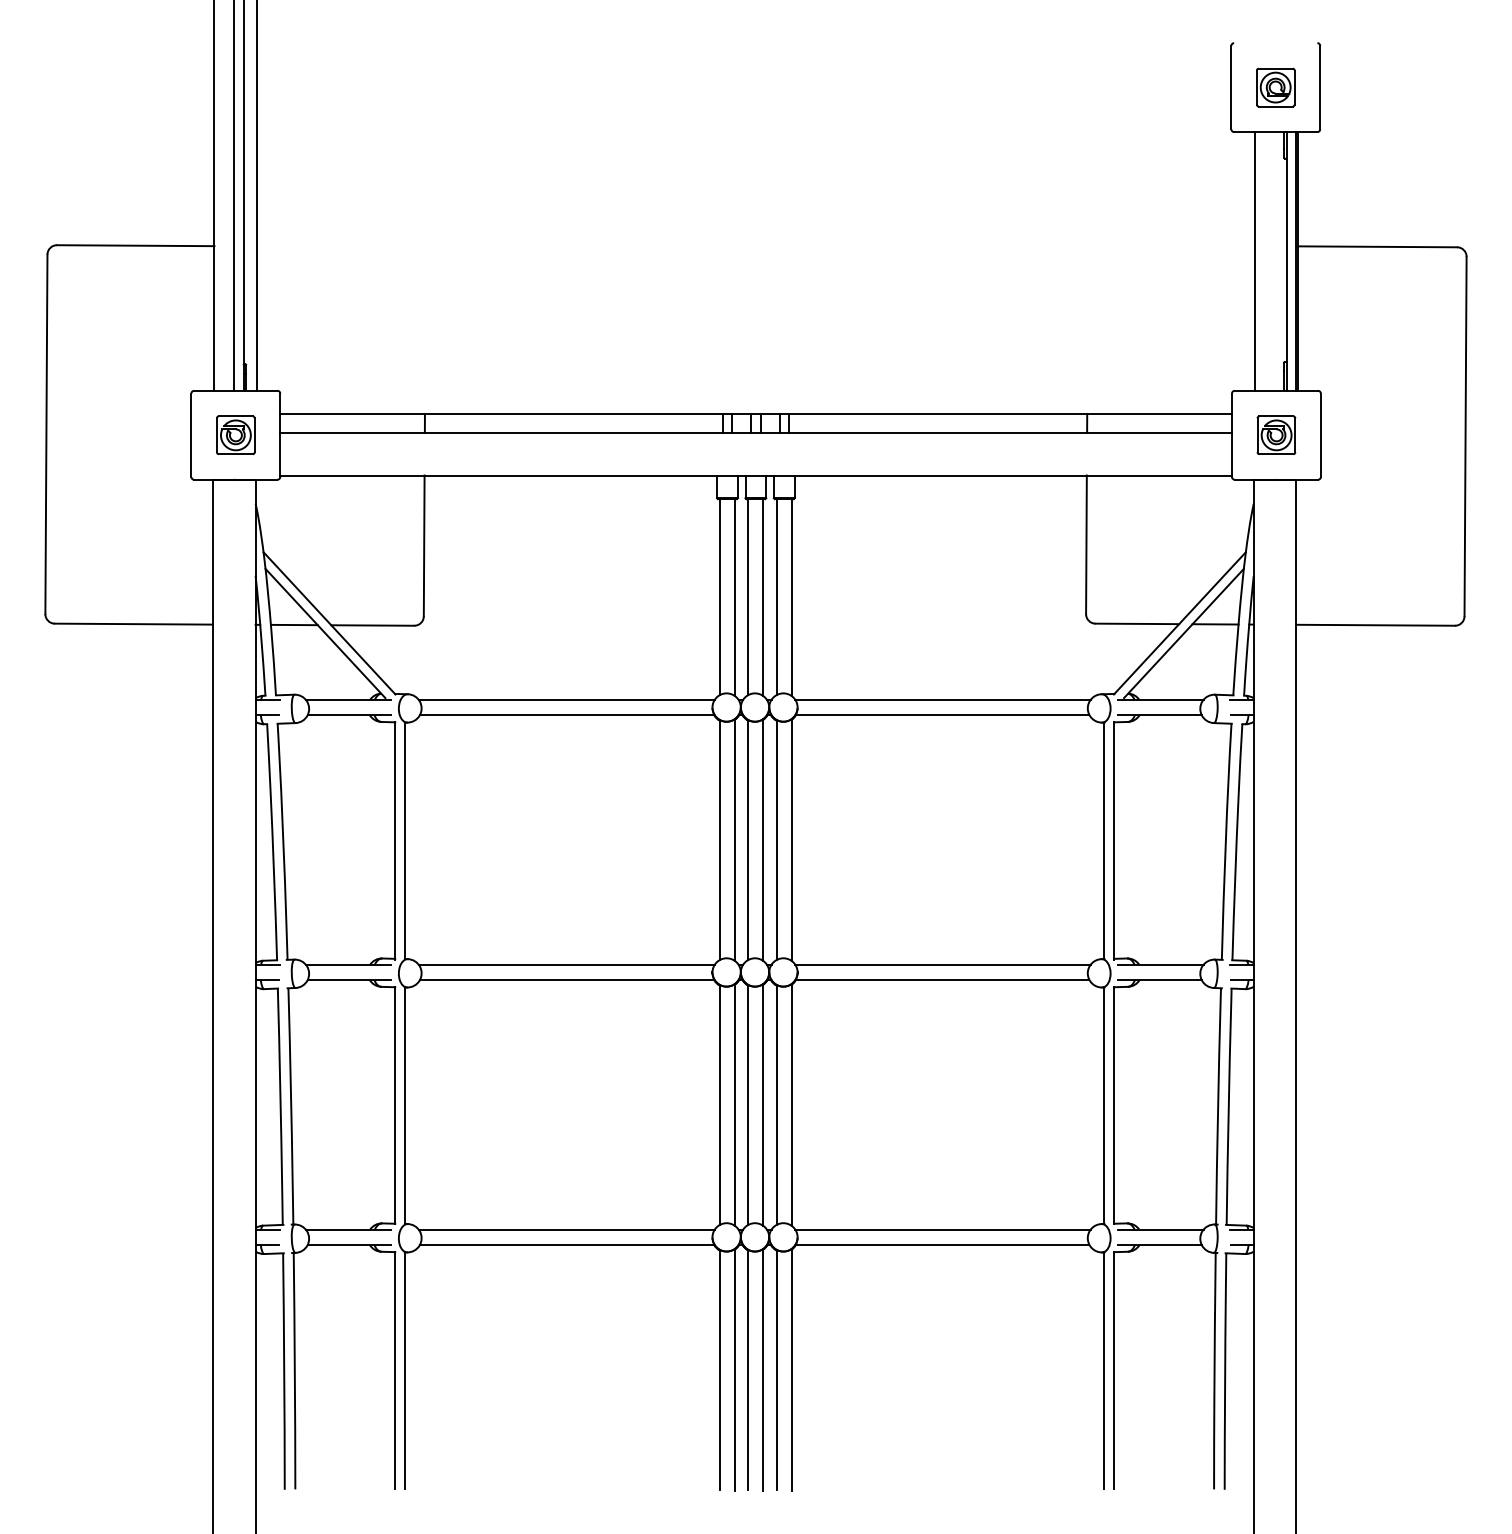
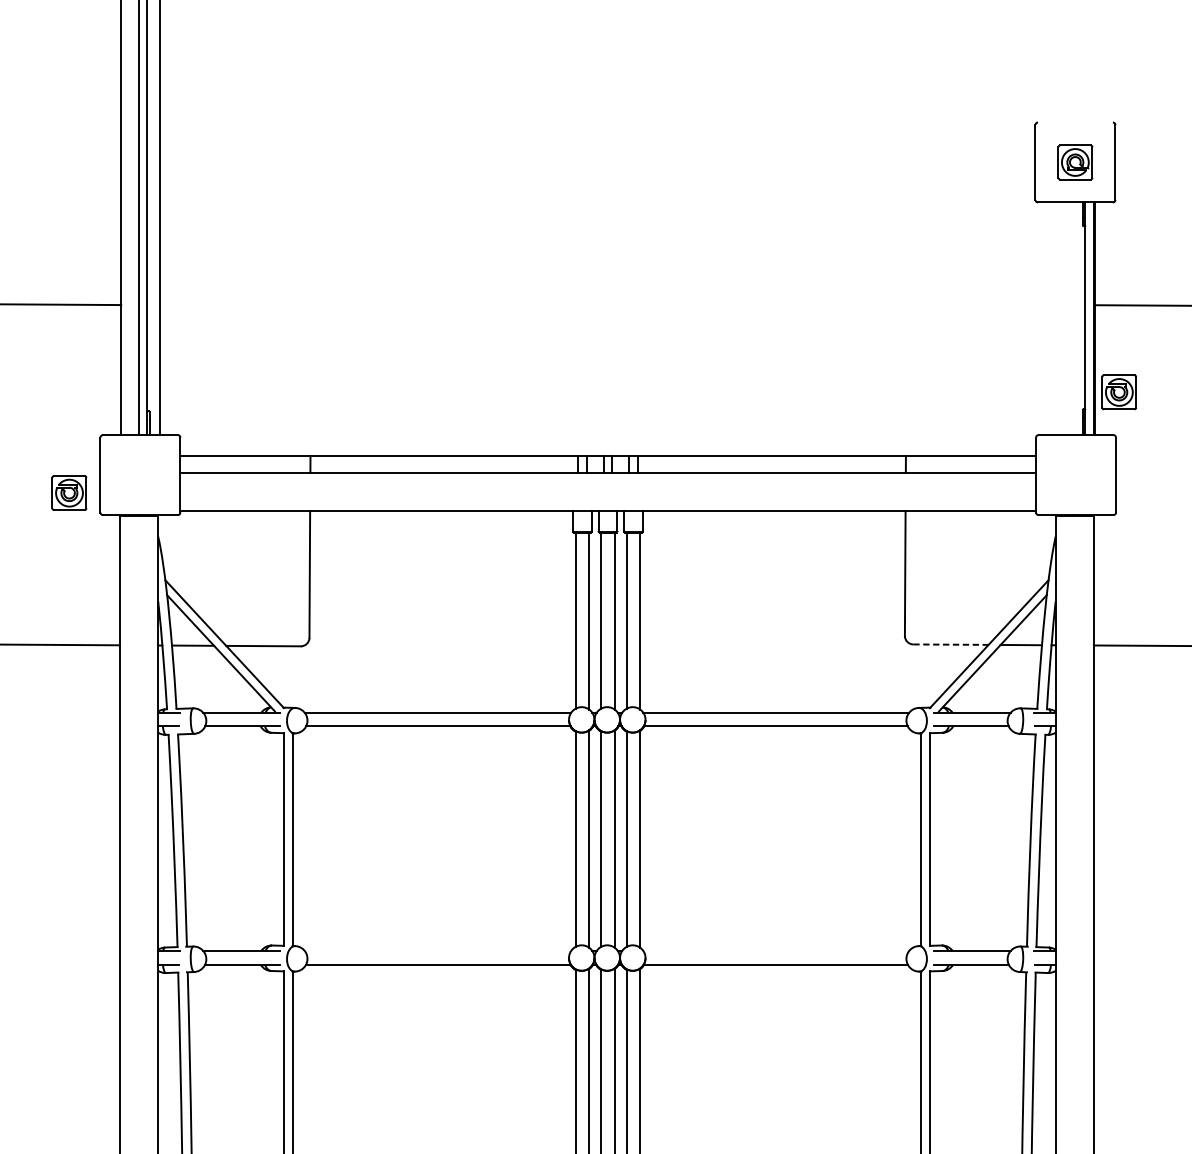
line: (1255, 261) -> (1057, 318), removed
part: (235, 434) -> (69, 492), moved
part: (1276, 434) -> (1119, 391), moved
line: (1137, 623) -> (951, 644), solid -> dashed
line: (566, 964) -> (437, 950), removed
line: (942, 964) -> (775, 950), removed

